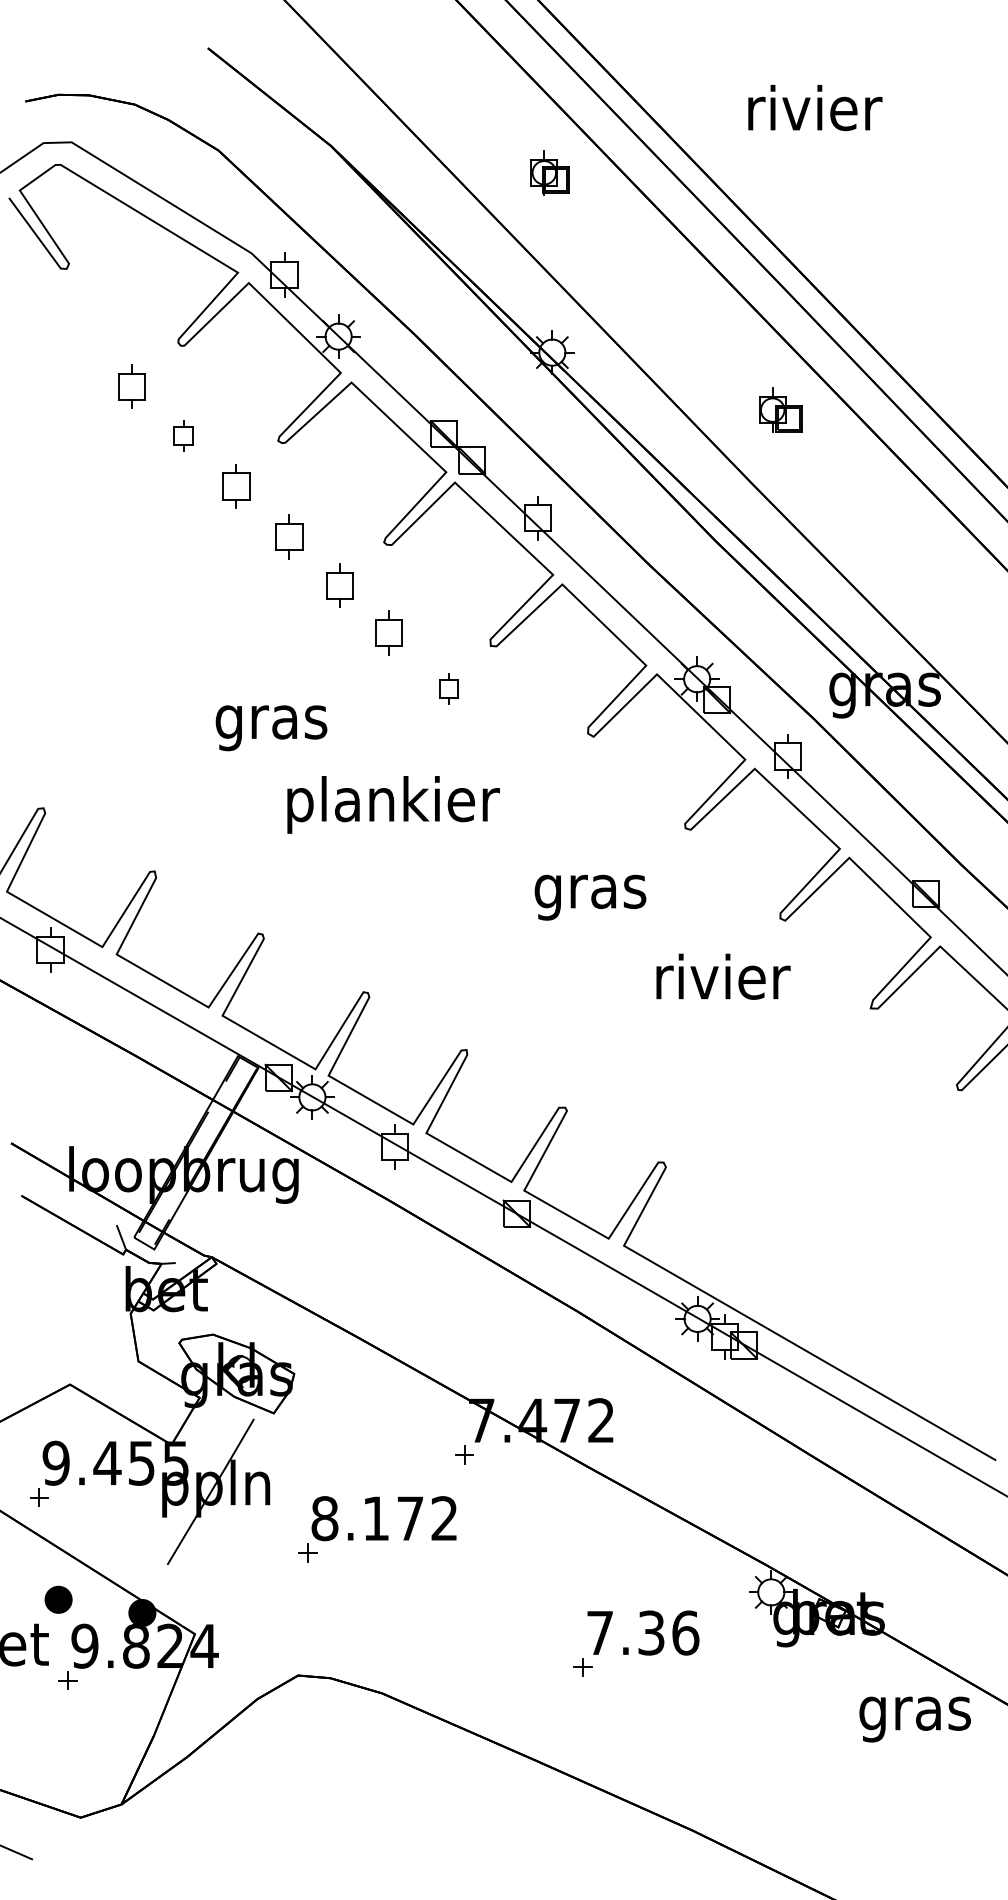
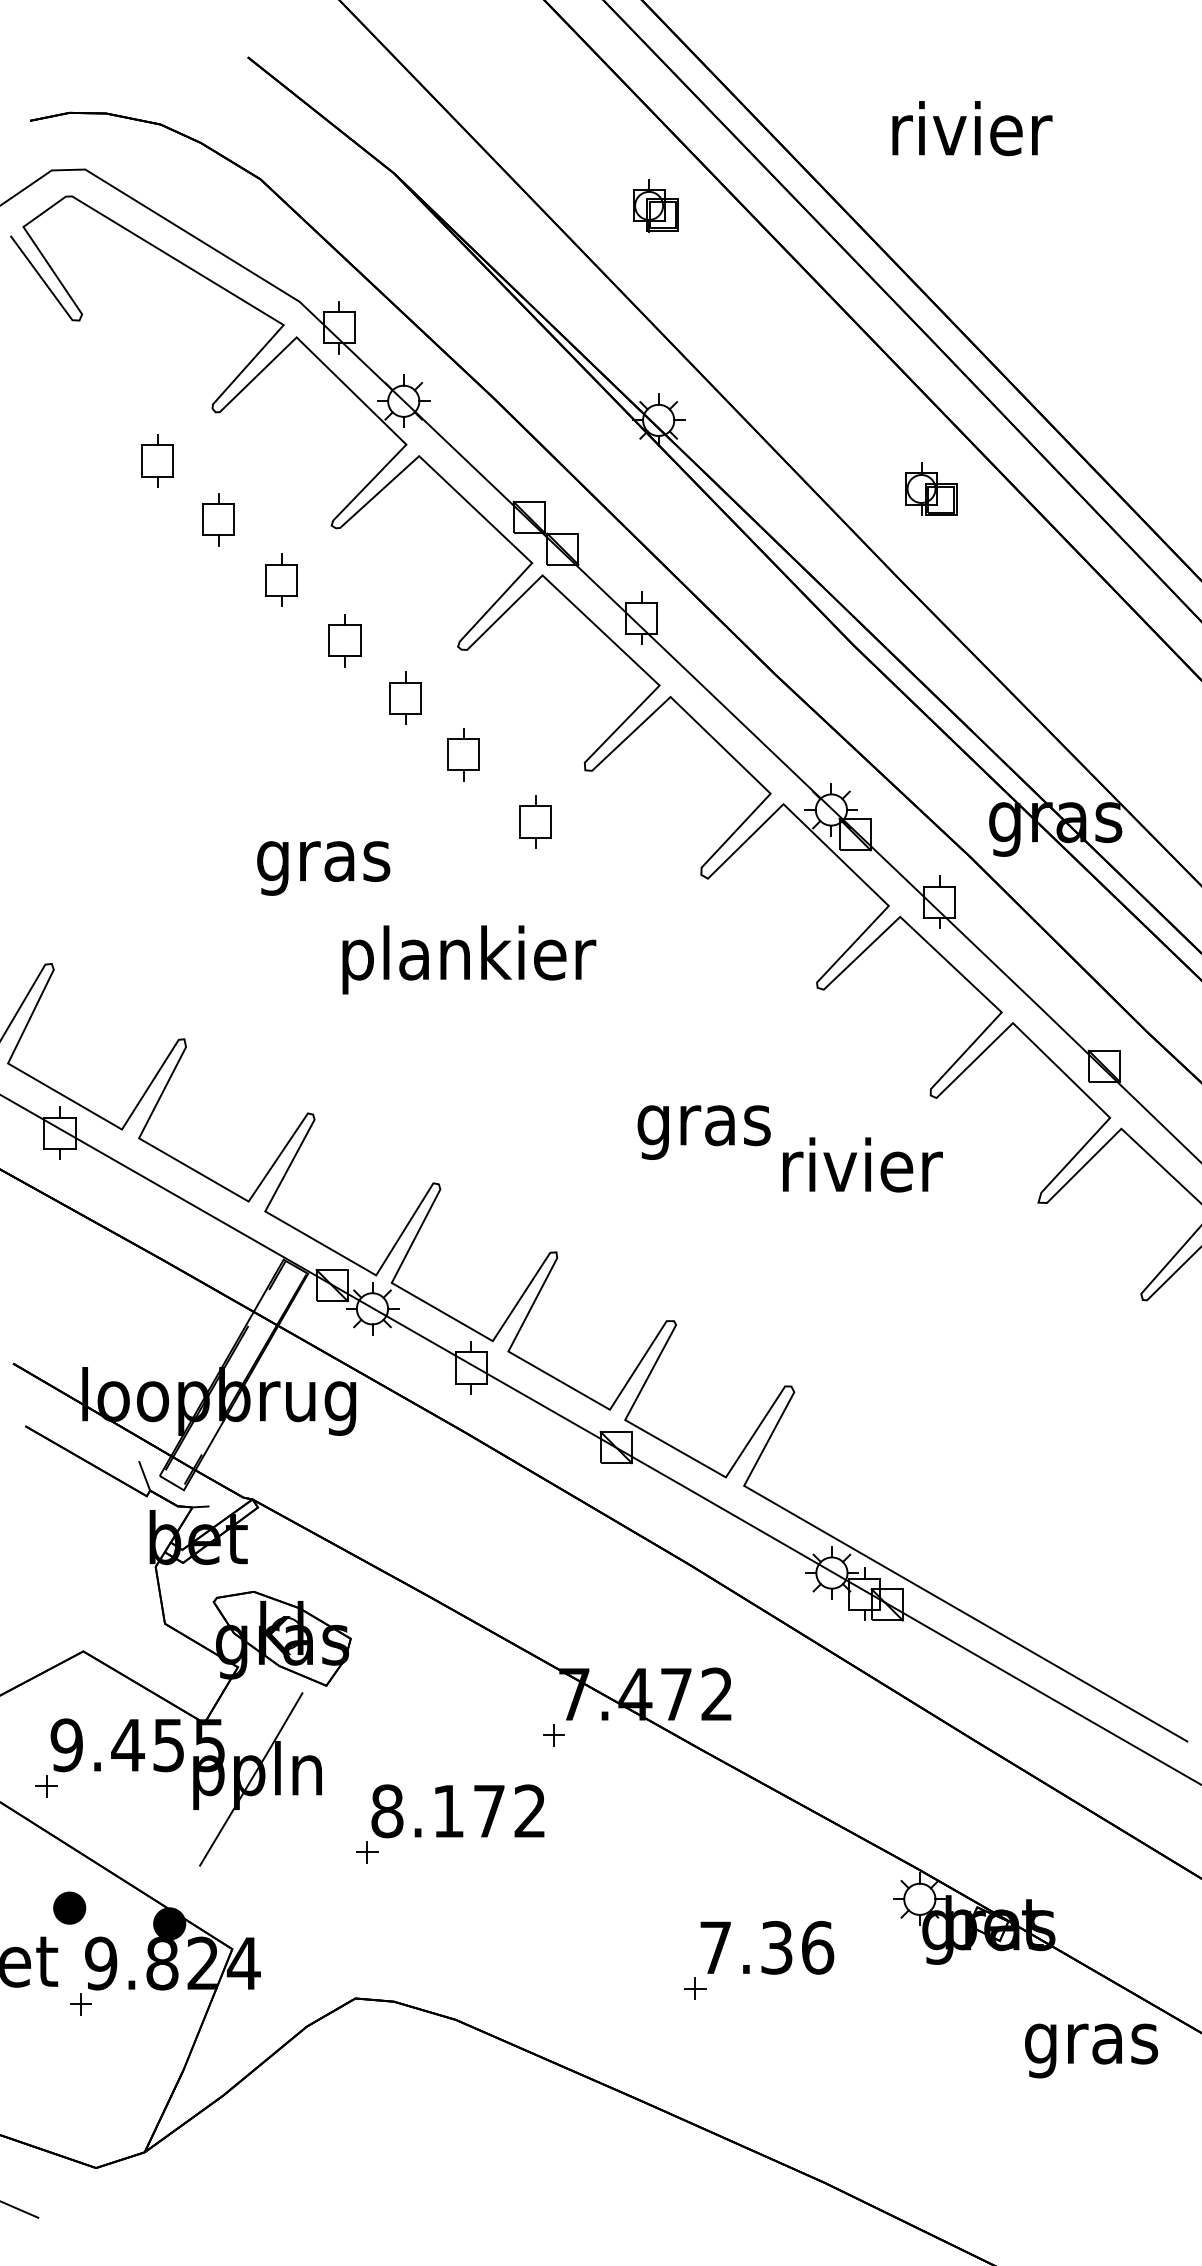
part: (183, 435) -> (218, 519), size x1.43
part: (449, 688) -> (535, 821), size x1.43
text: (589, 897) -> (703, 1132), moved

